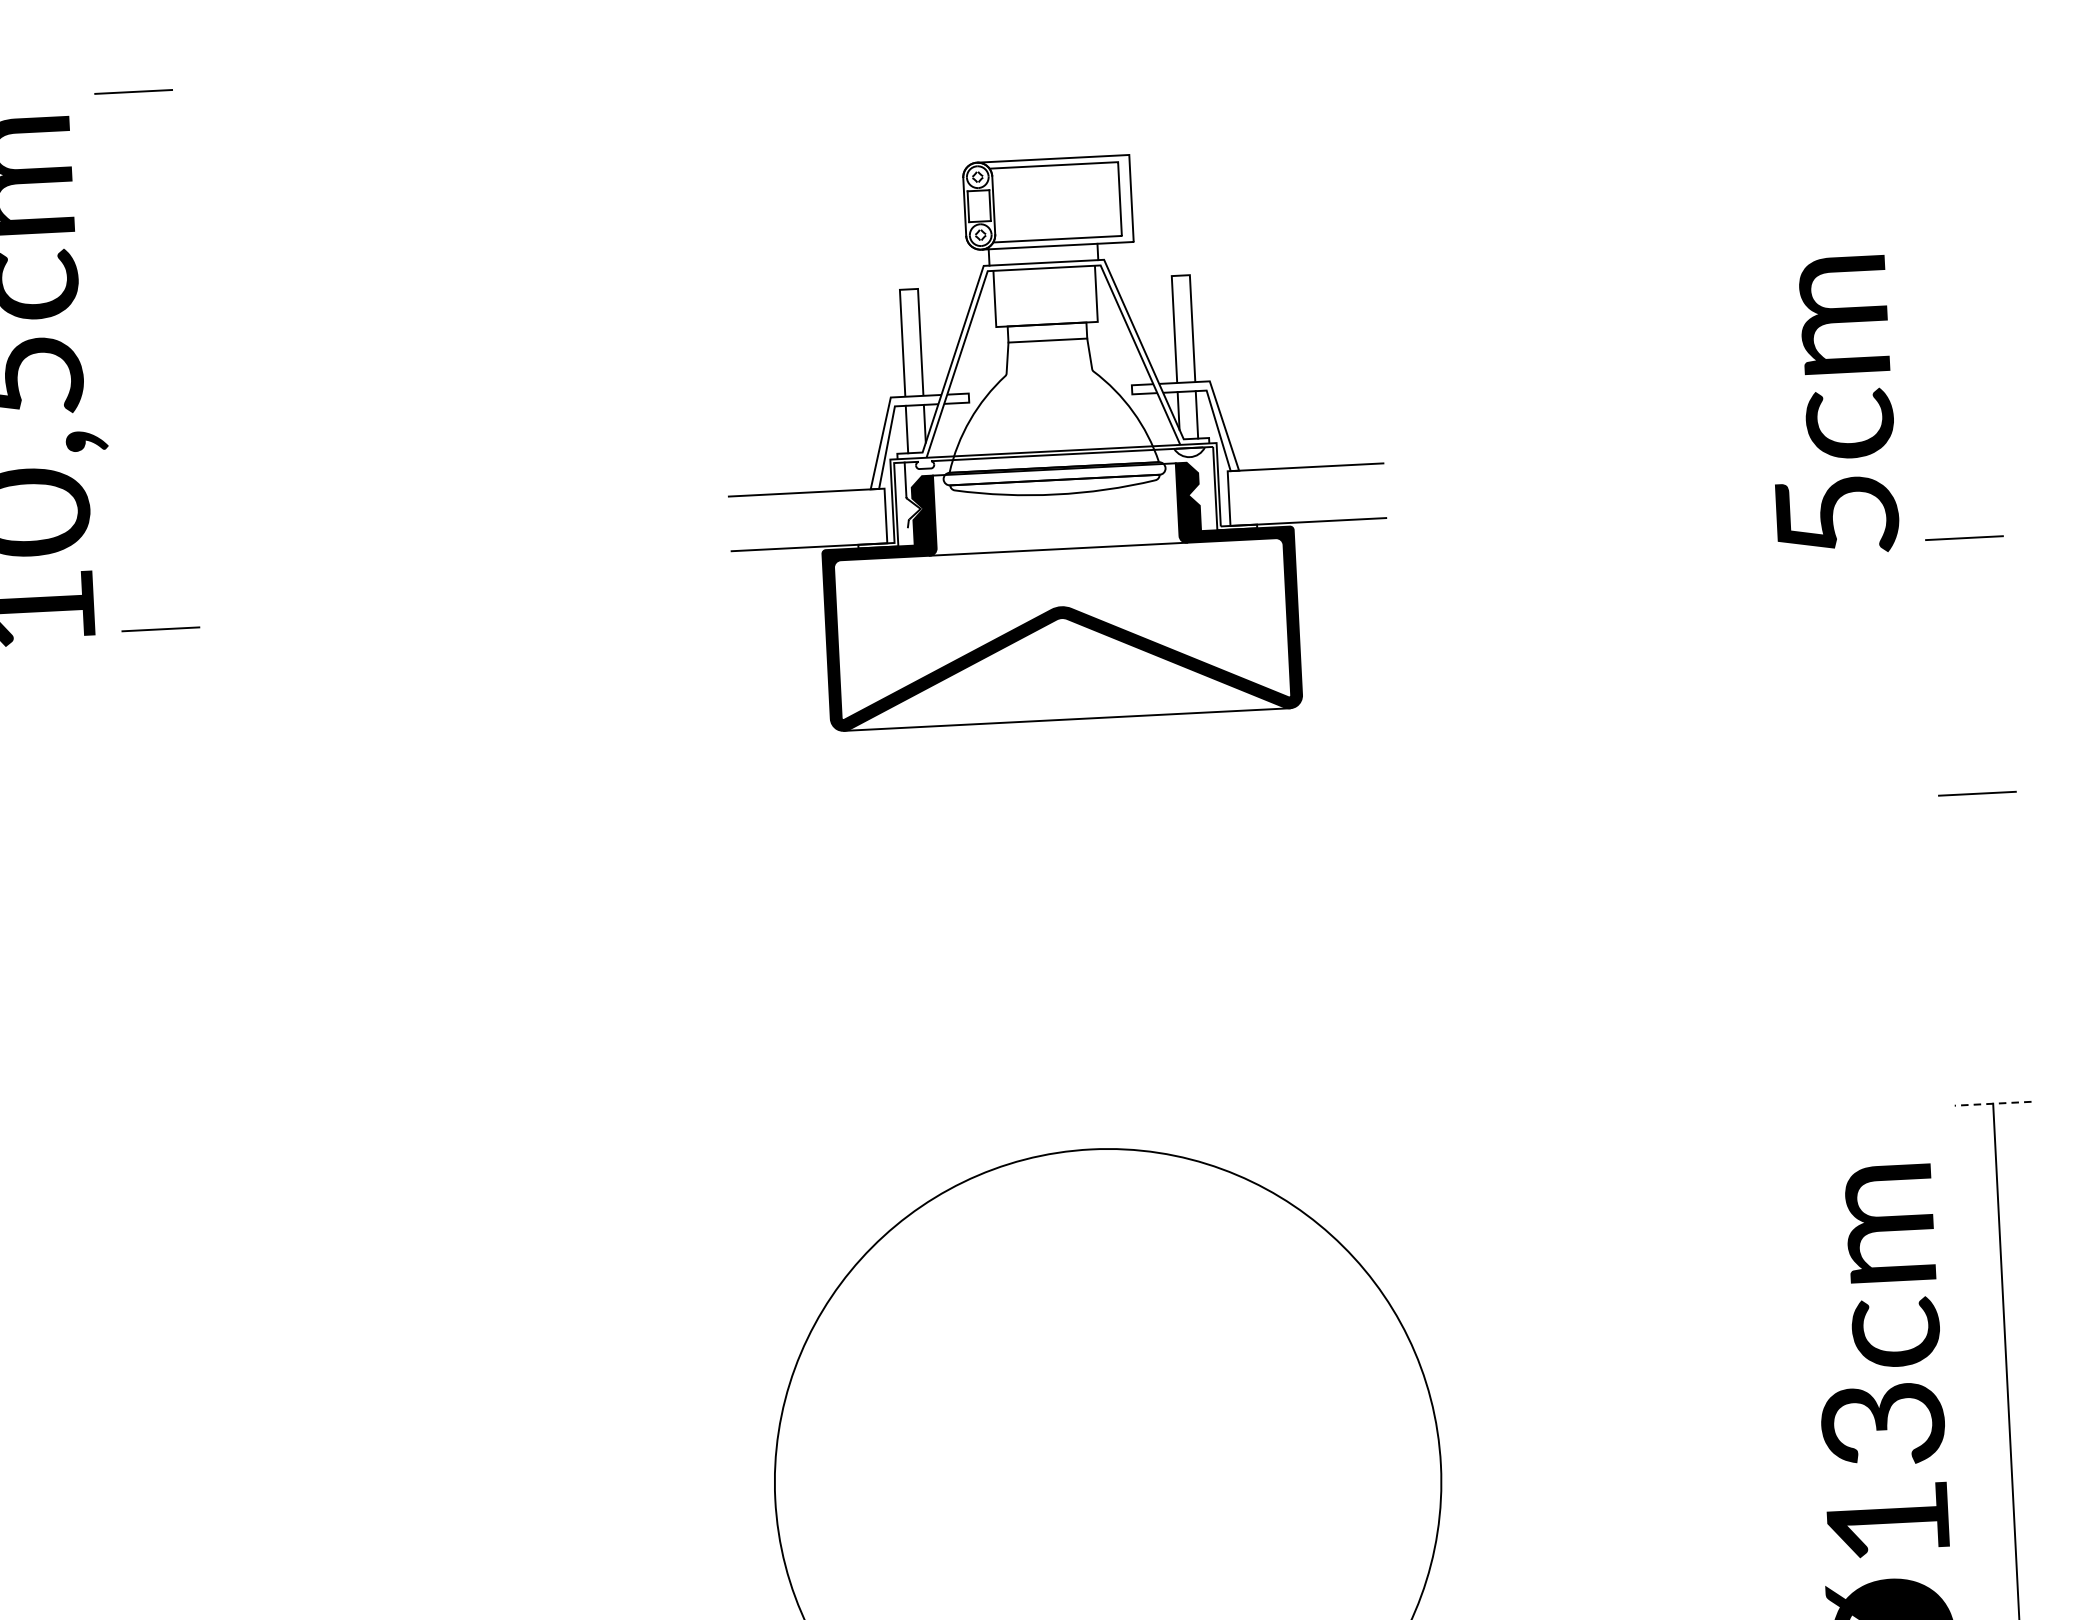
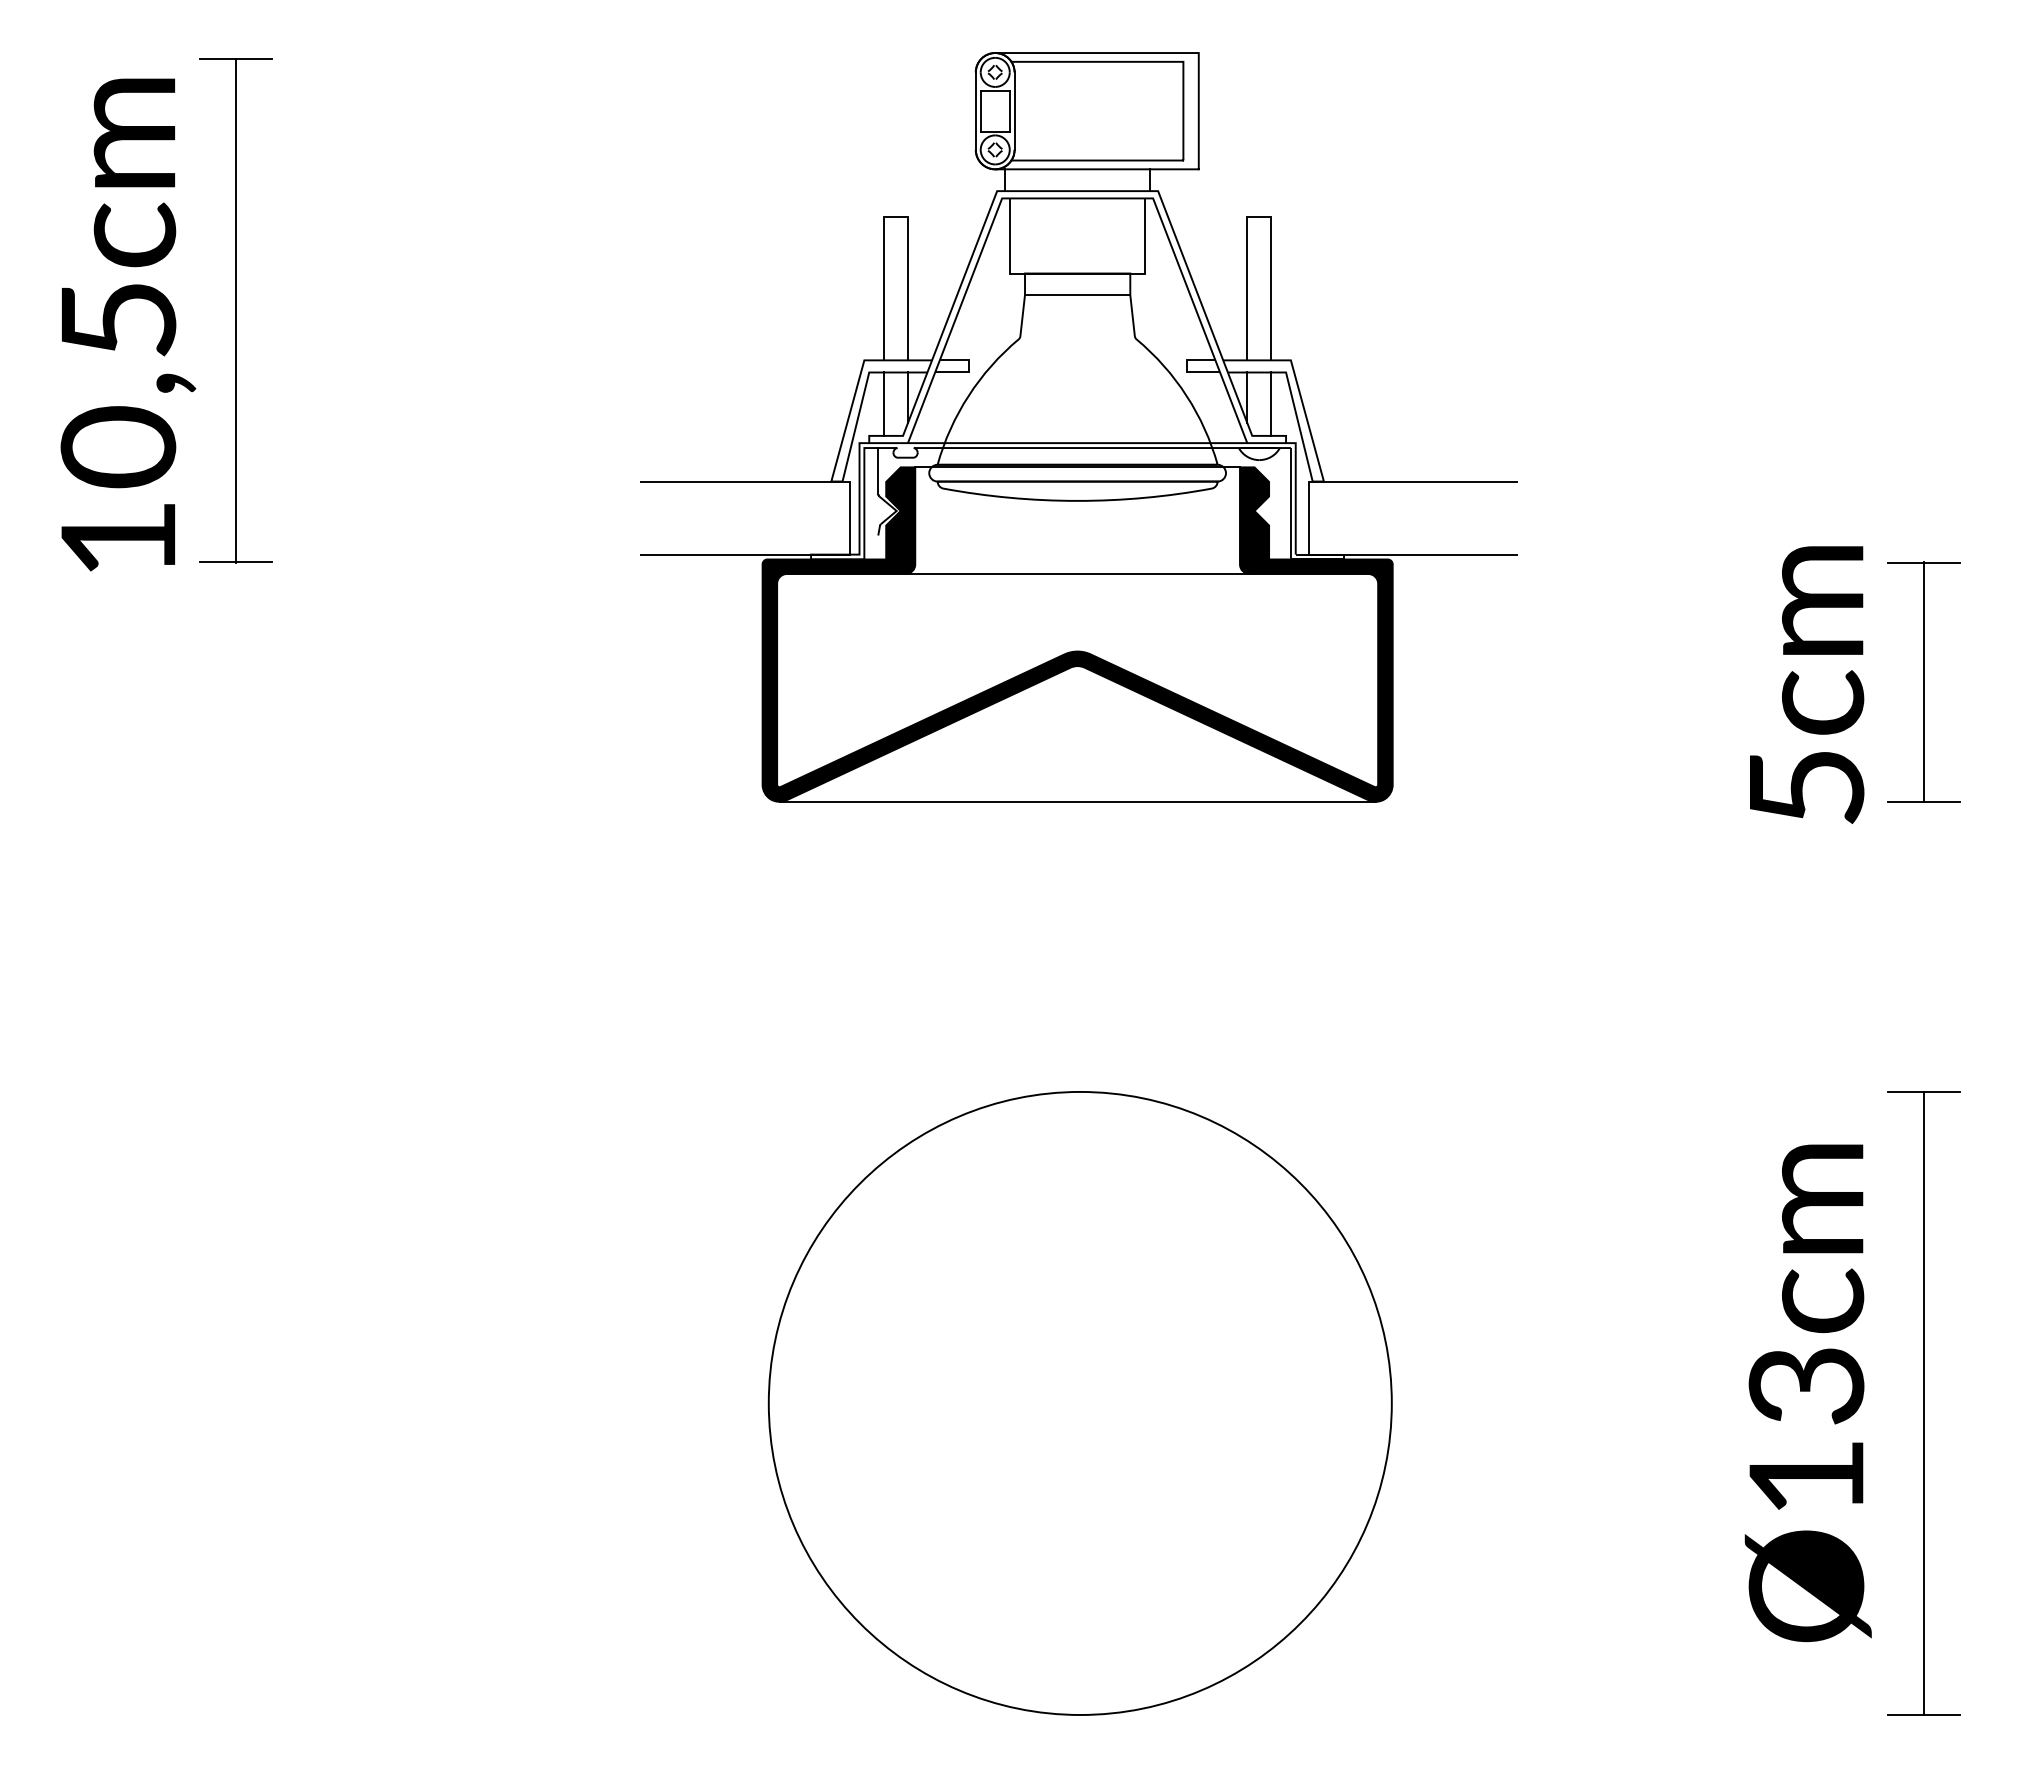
line: (147, 360) -> (236, 310), added
text: (1832, 405) -> (1807, 684), moved
part: (1053, 439) -> (1078, 427), size x1.43
line: (1970, 665) -> (1924, 681), added
line: (1993, 1103) -> (1924, 1091), dashed -> solid

